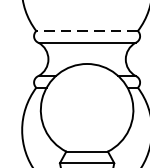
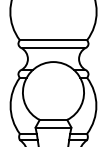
line: (87, 31) -> (53, 40), dashed -> solid

